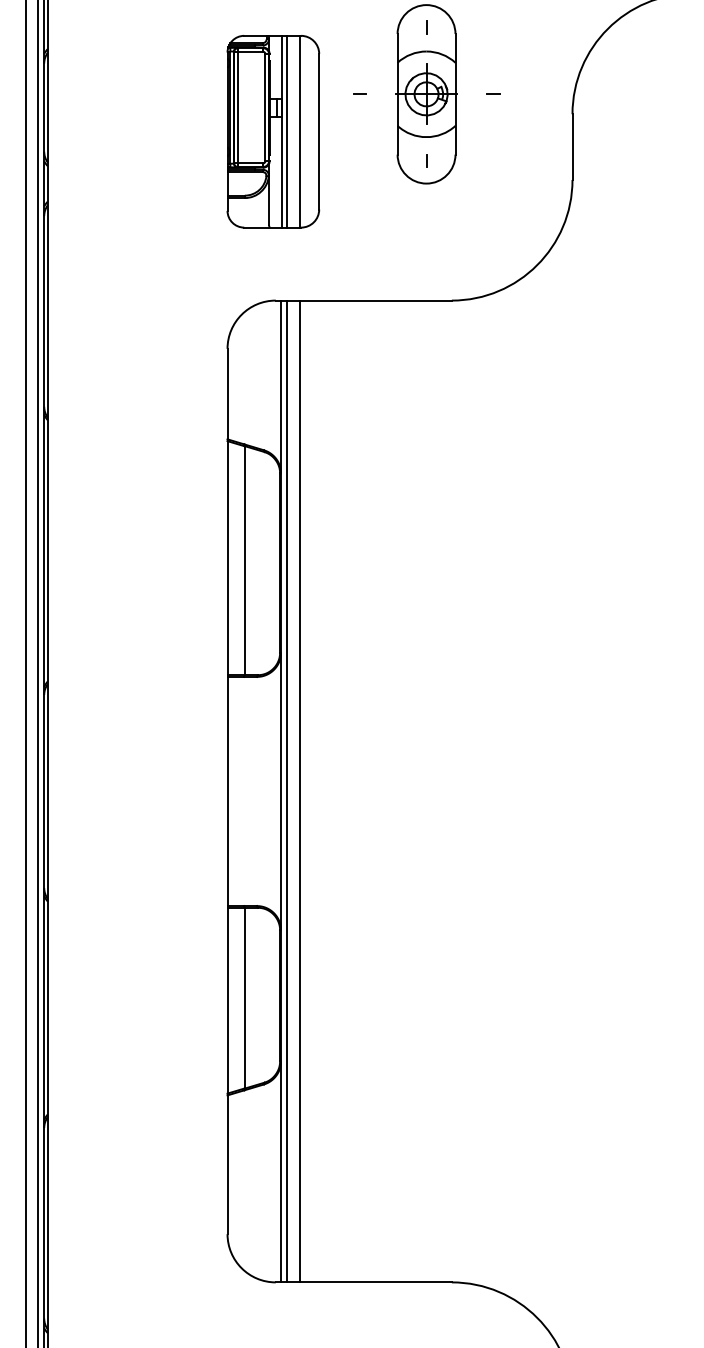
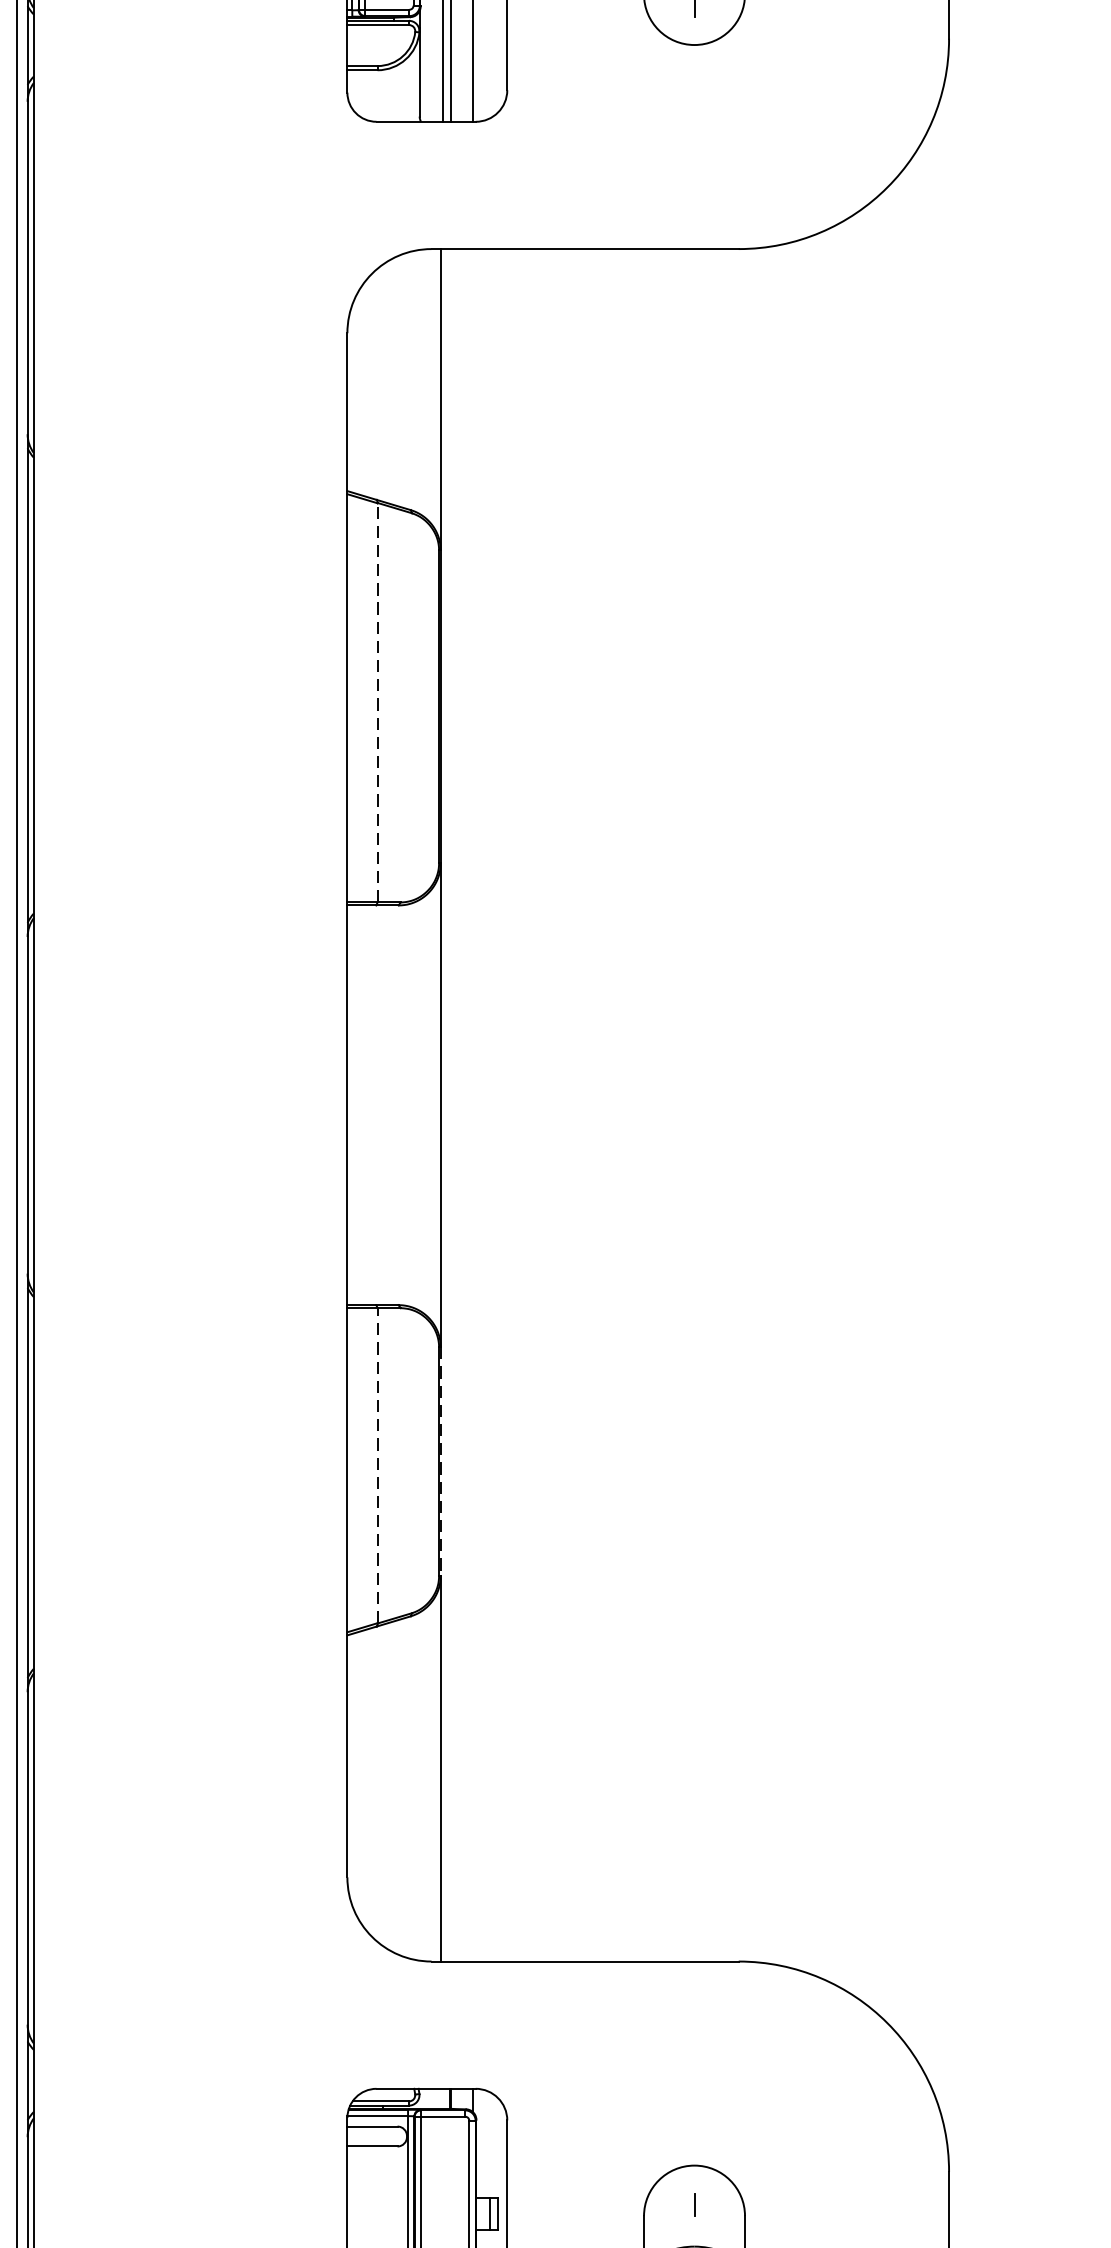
line: (244, 560) -> (376, 702), solid -> dashed
line: (287, 791) -> (451, 1105), removed
line: (299, 791) -> (472, 1105), removed
line: (281, 995) -> (441, 1461), solid -> dashed
line: (244, 997) -> (376, 1464), solid -> dashed

